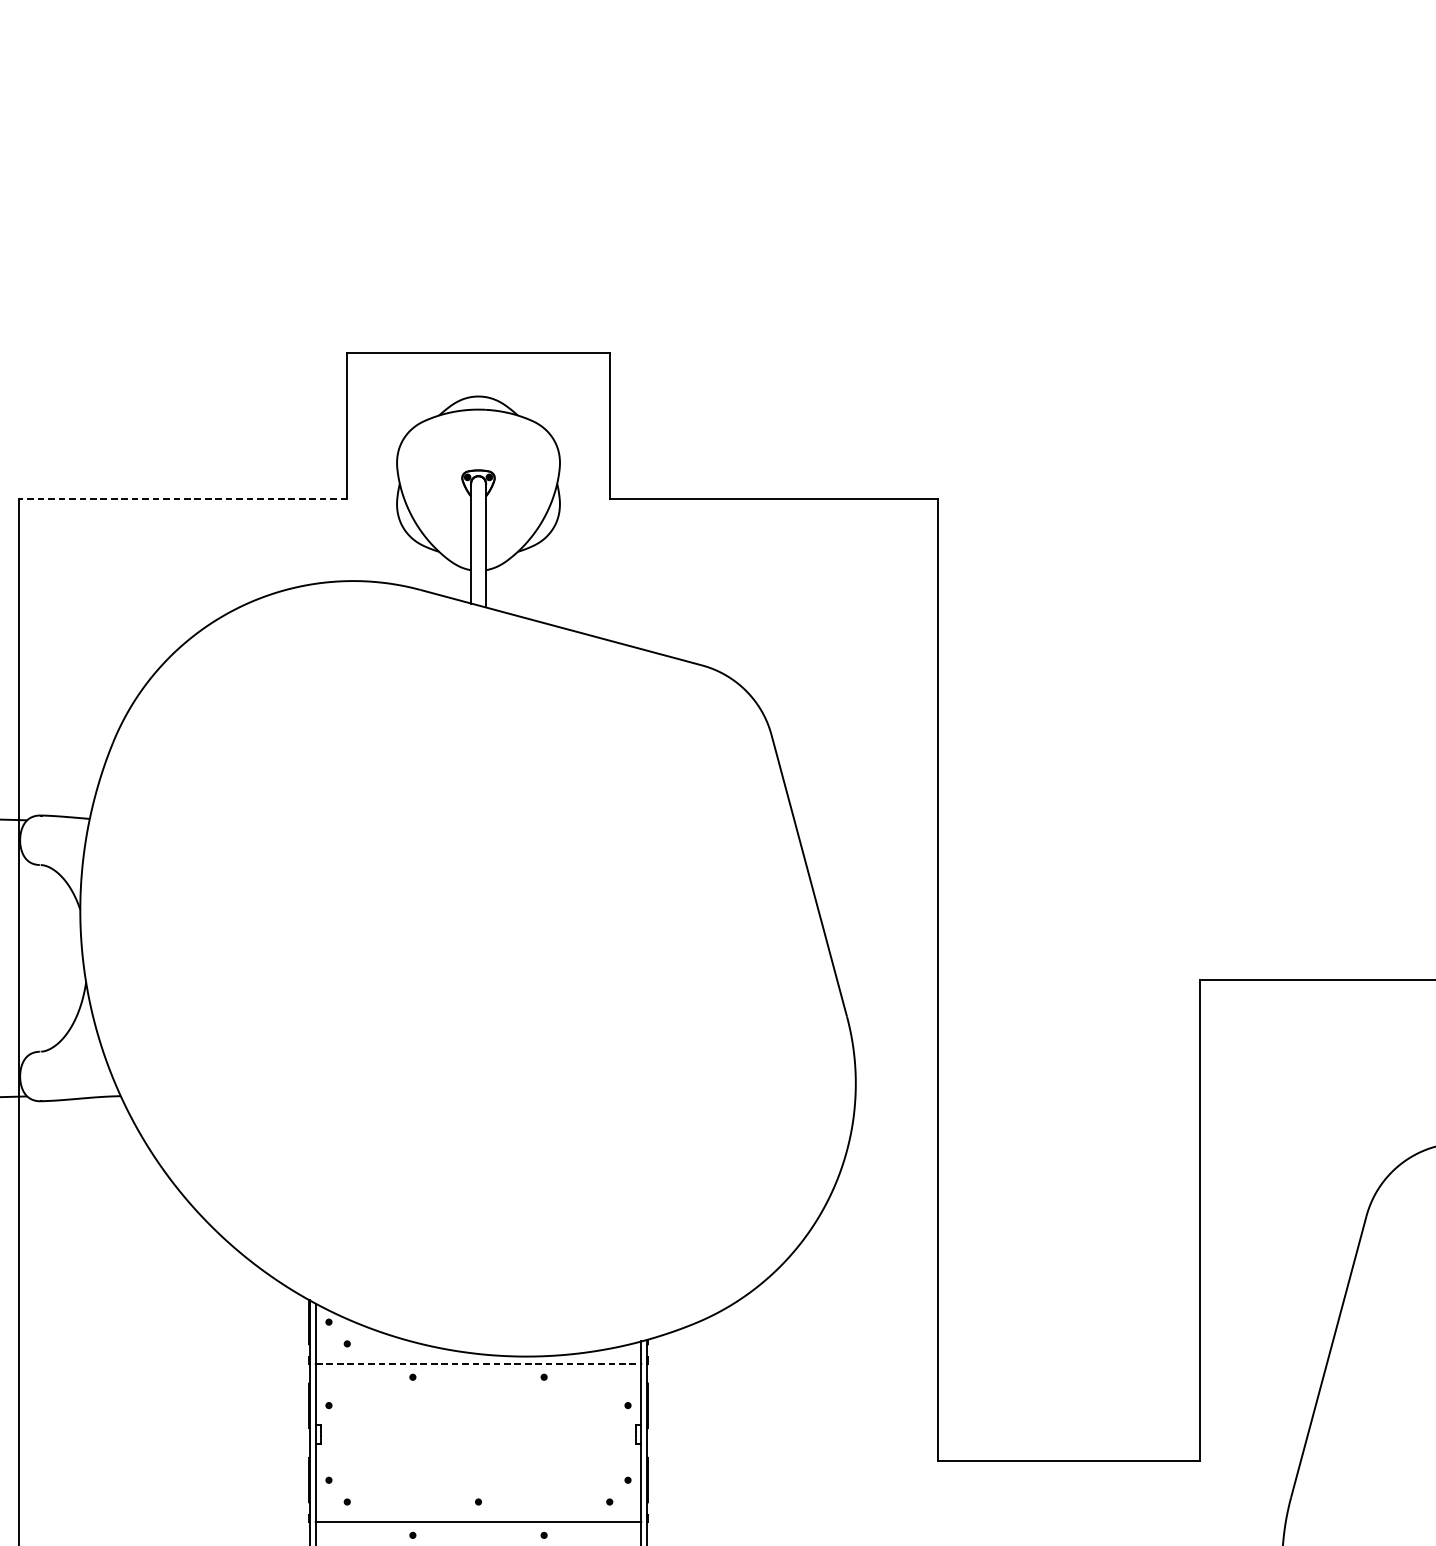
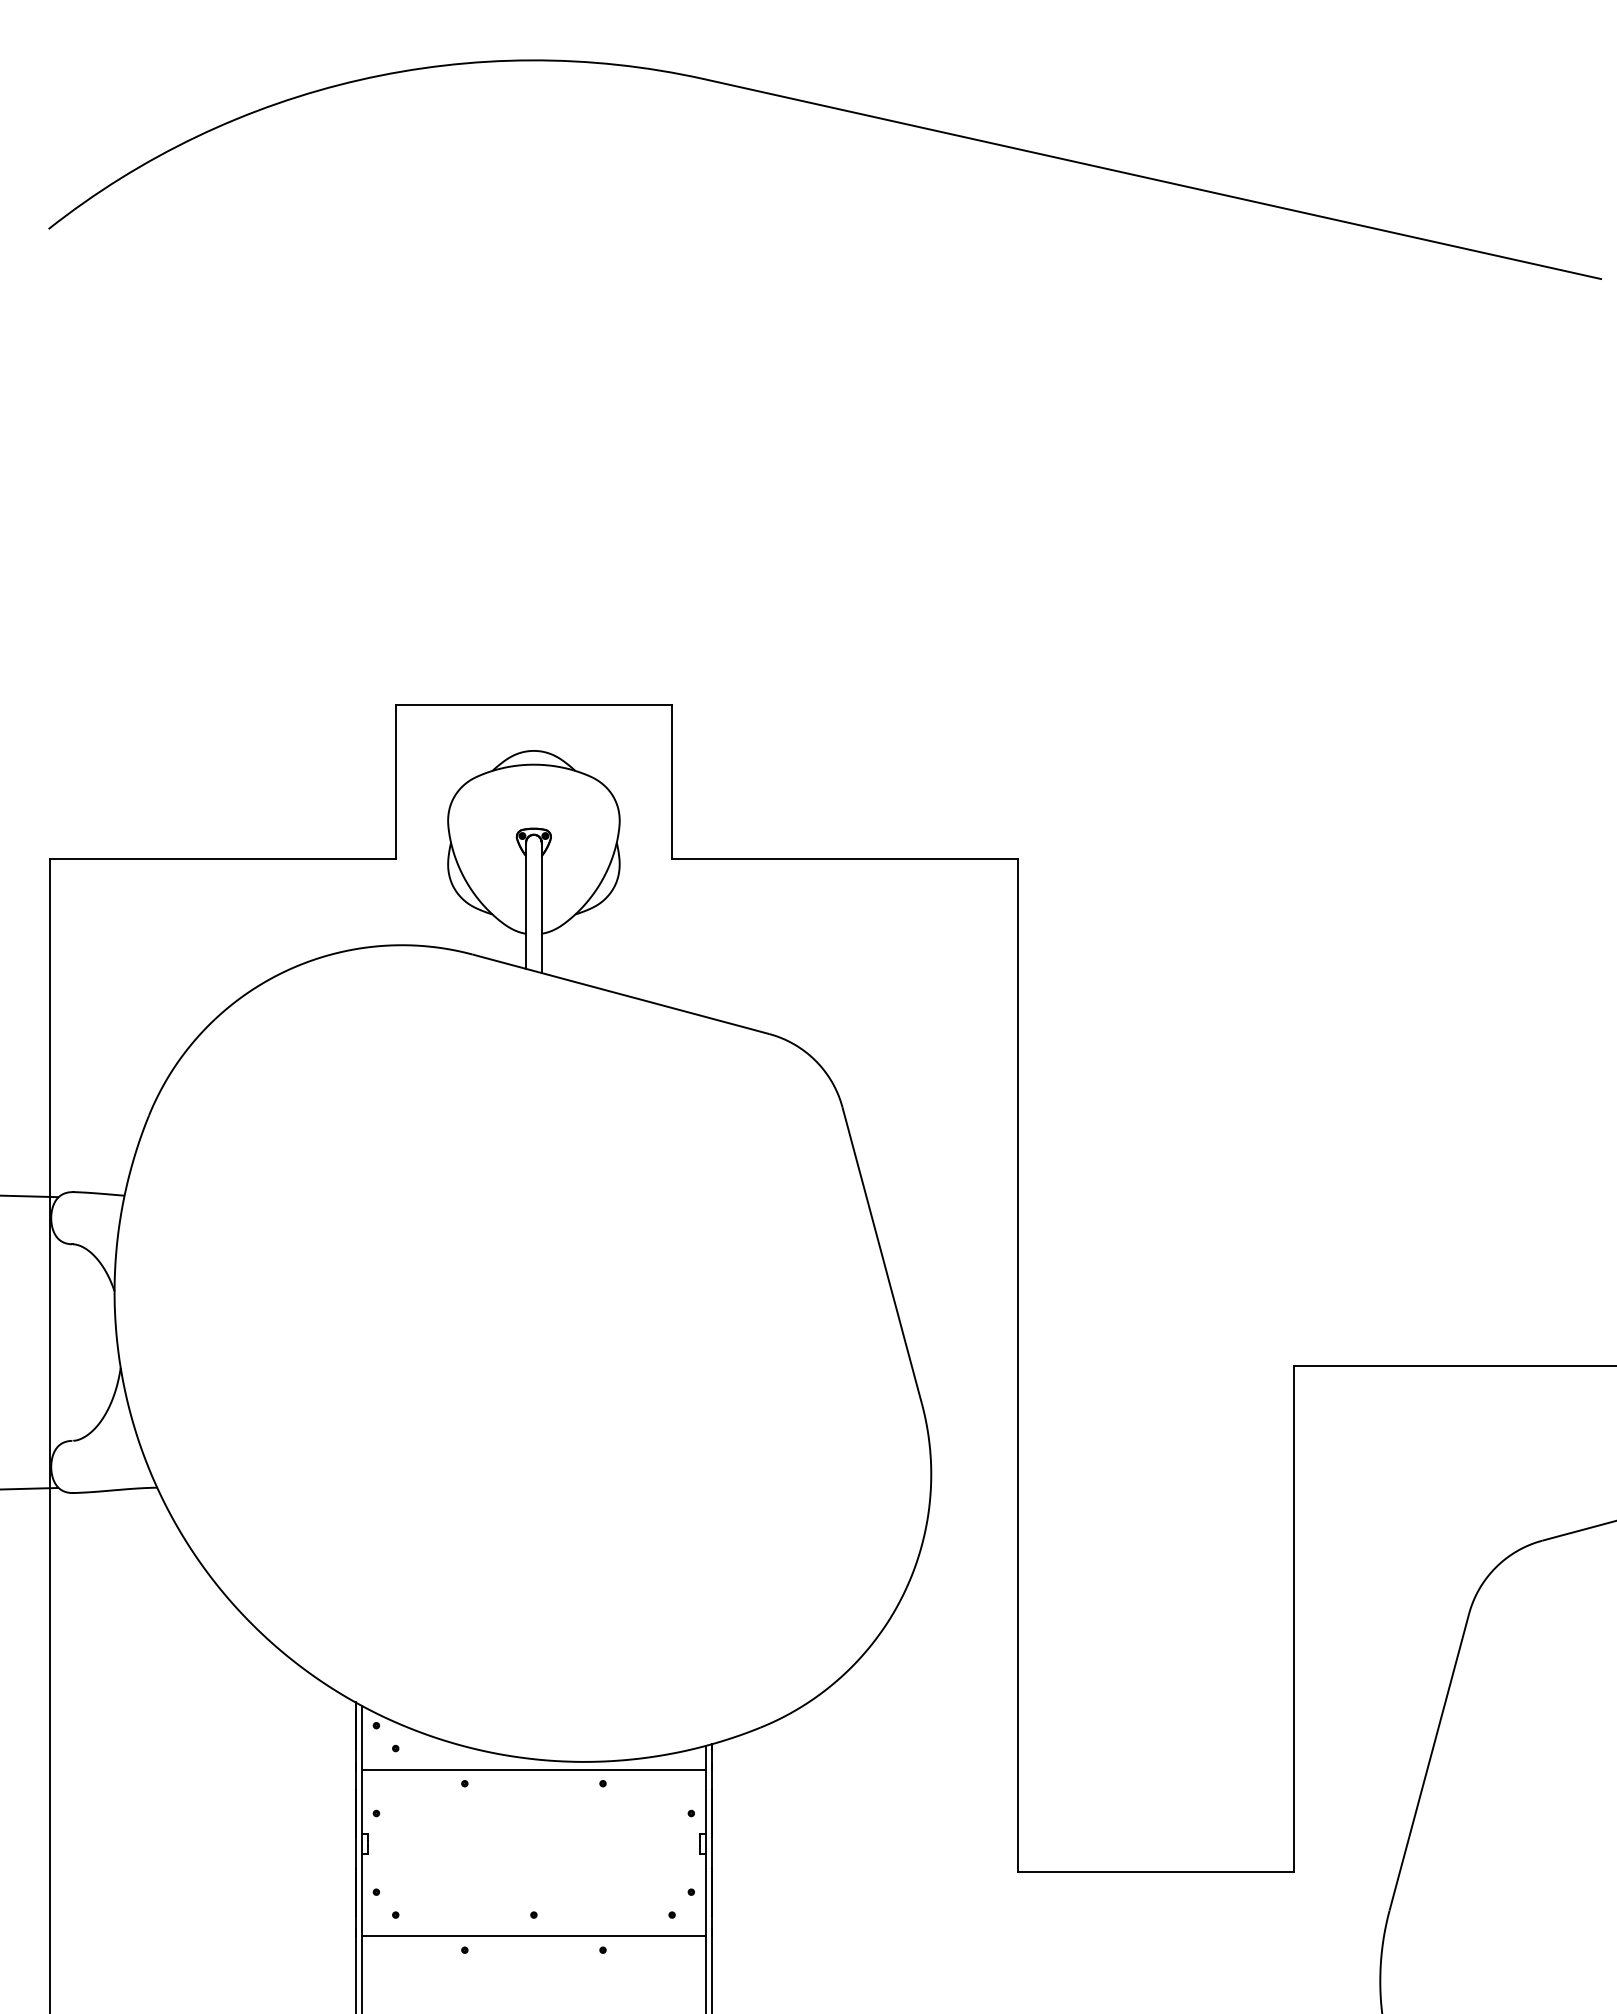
line: (183, 498) -> (223, 858), dashed -> solid
line: (479, 1363) -> (534, 1769), dashed -> solid

